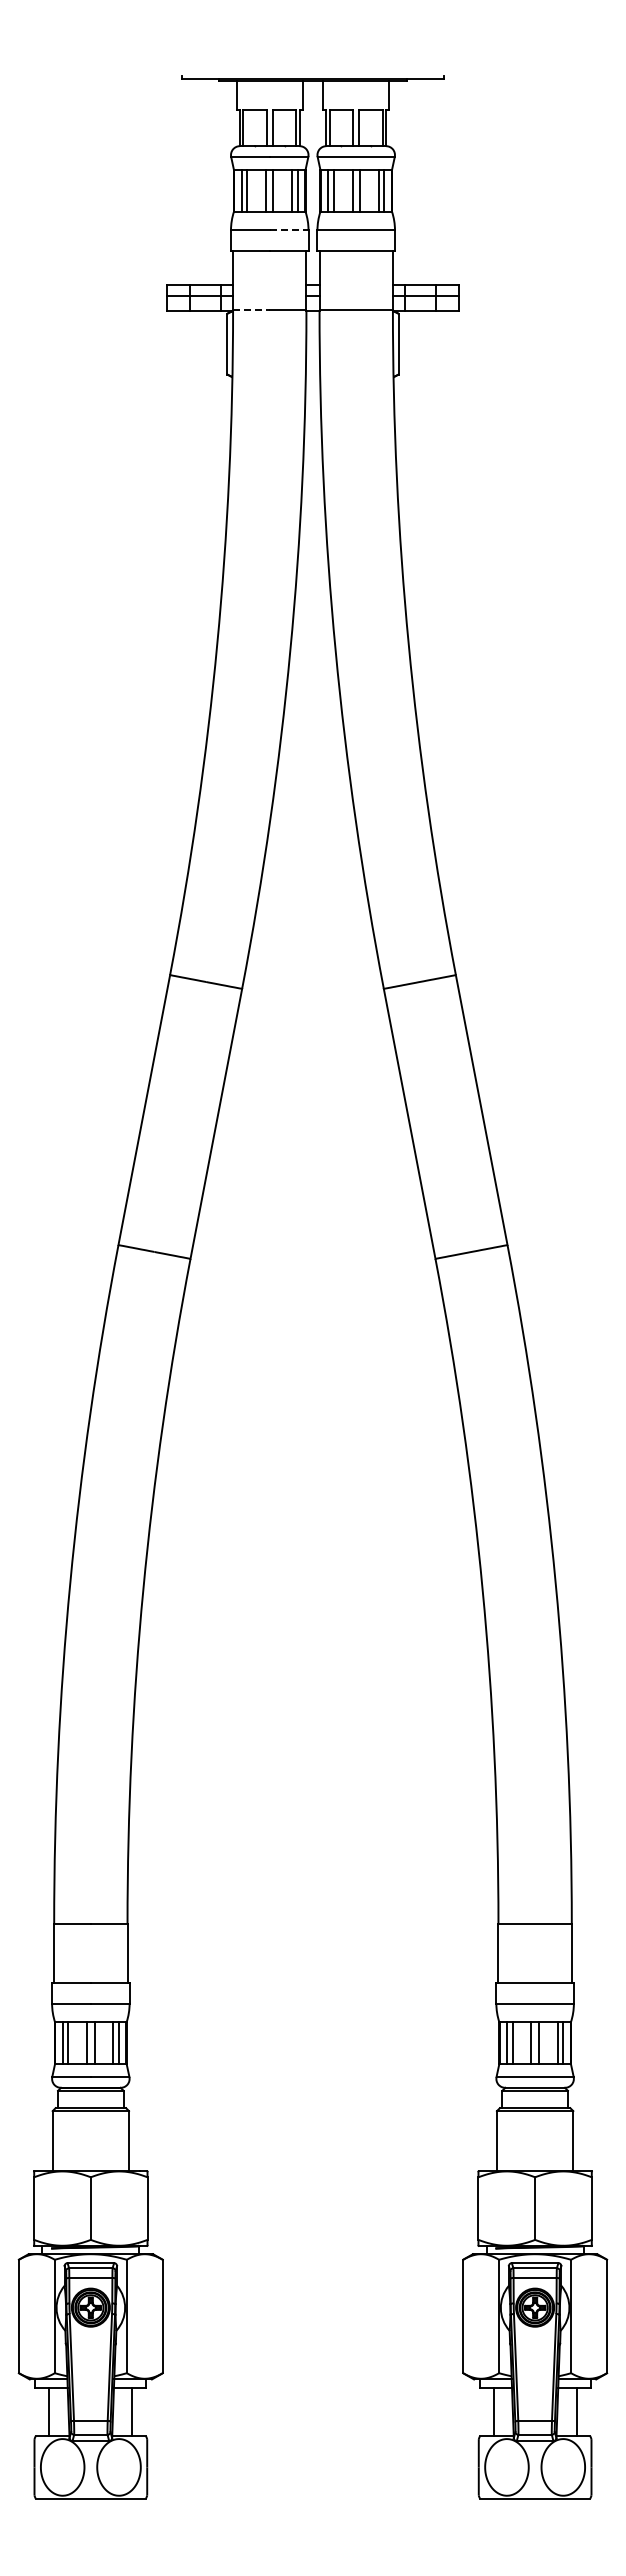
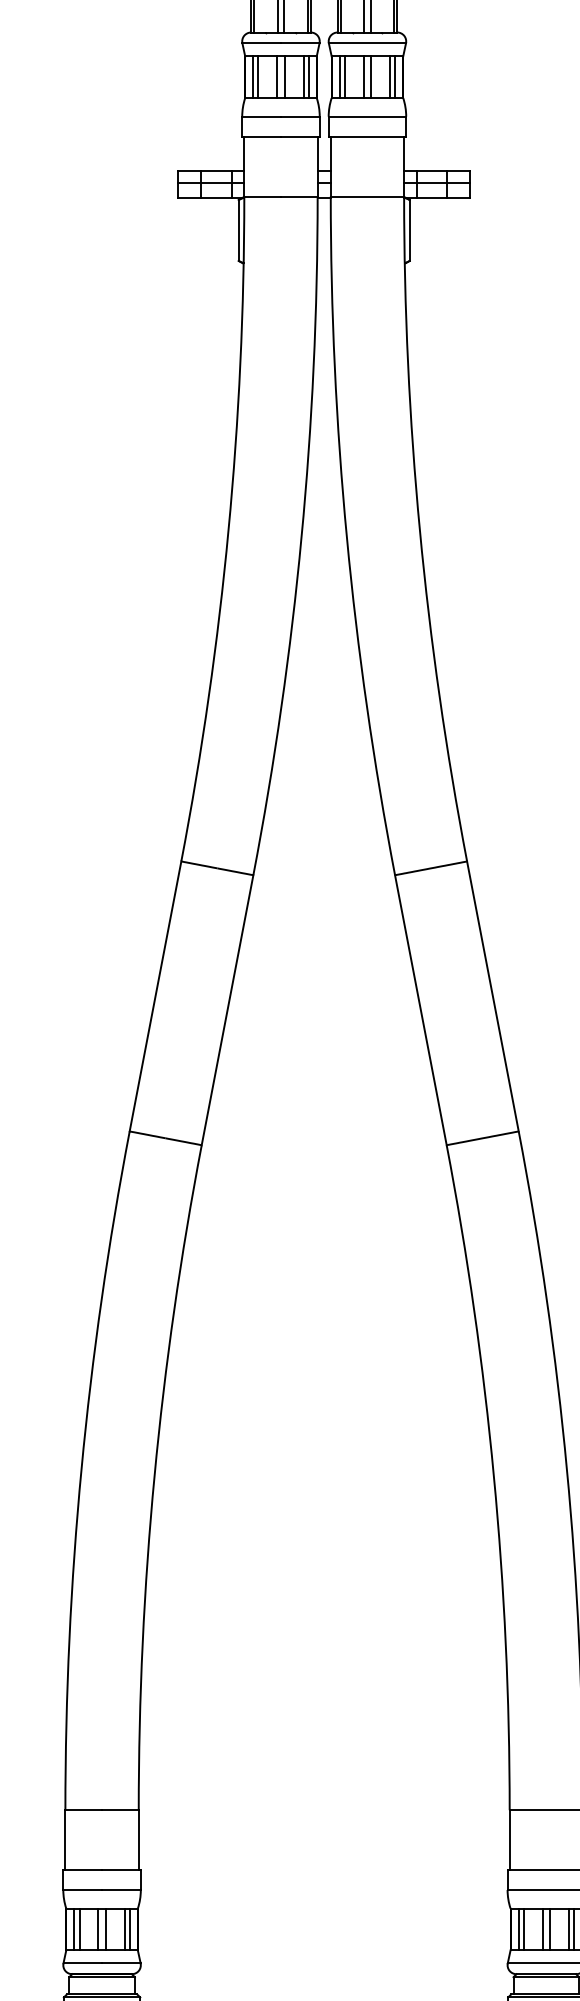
line: (289, 230) -> (300, 116), dashed -> solid
line: (251, 310) -> (262, 196), dashed -> solid

